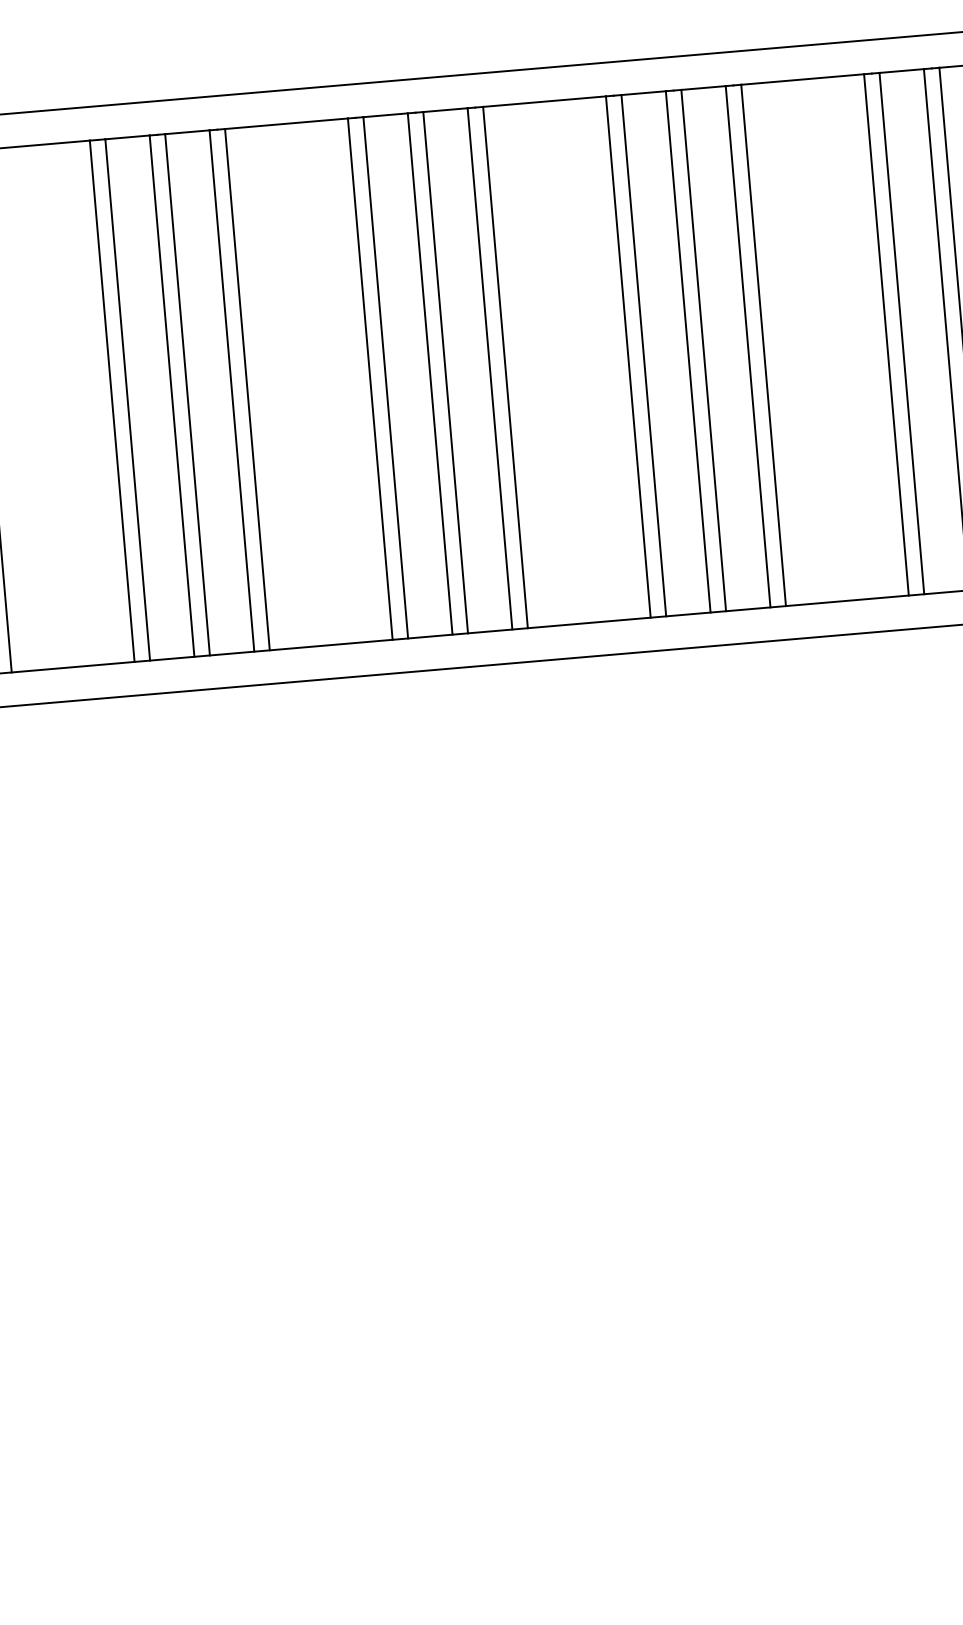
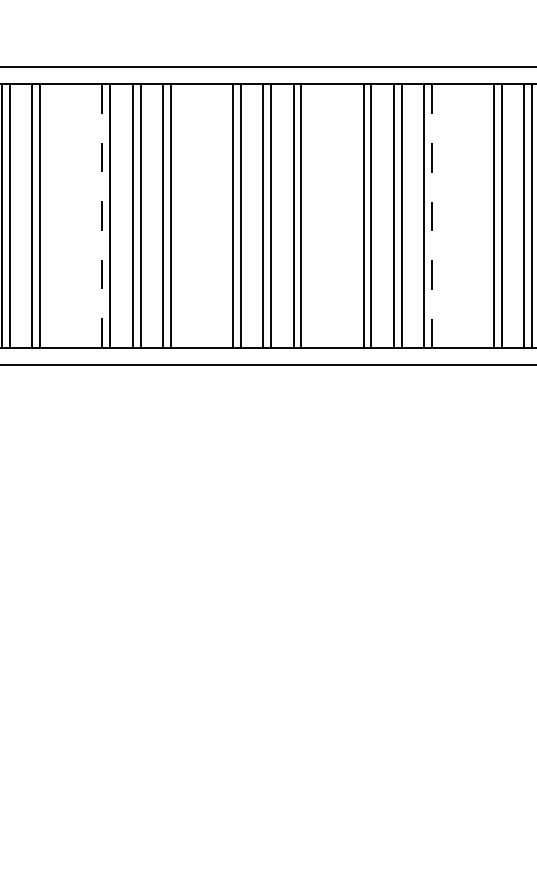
line: (764, 345) -> (432, 216), solid -> dashed
line: (112, 401) -> (102, 216), solid -> dashed

